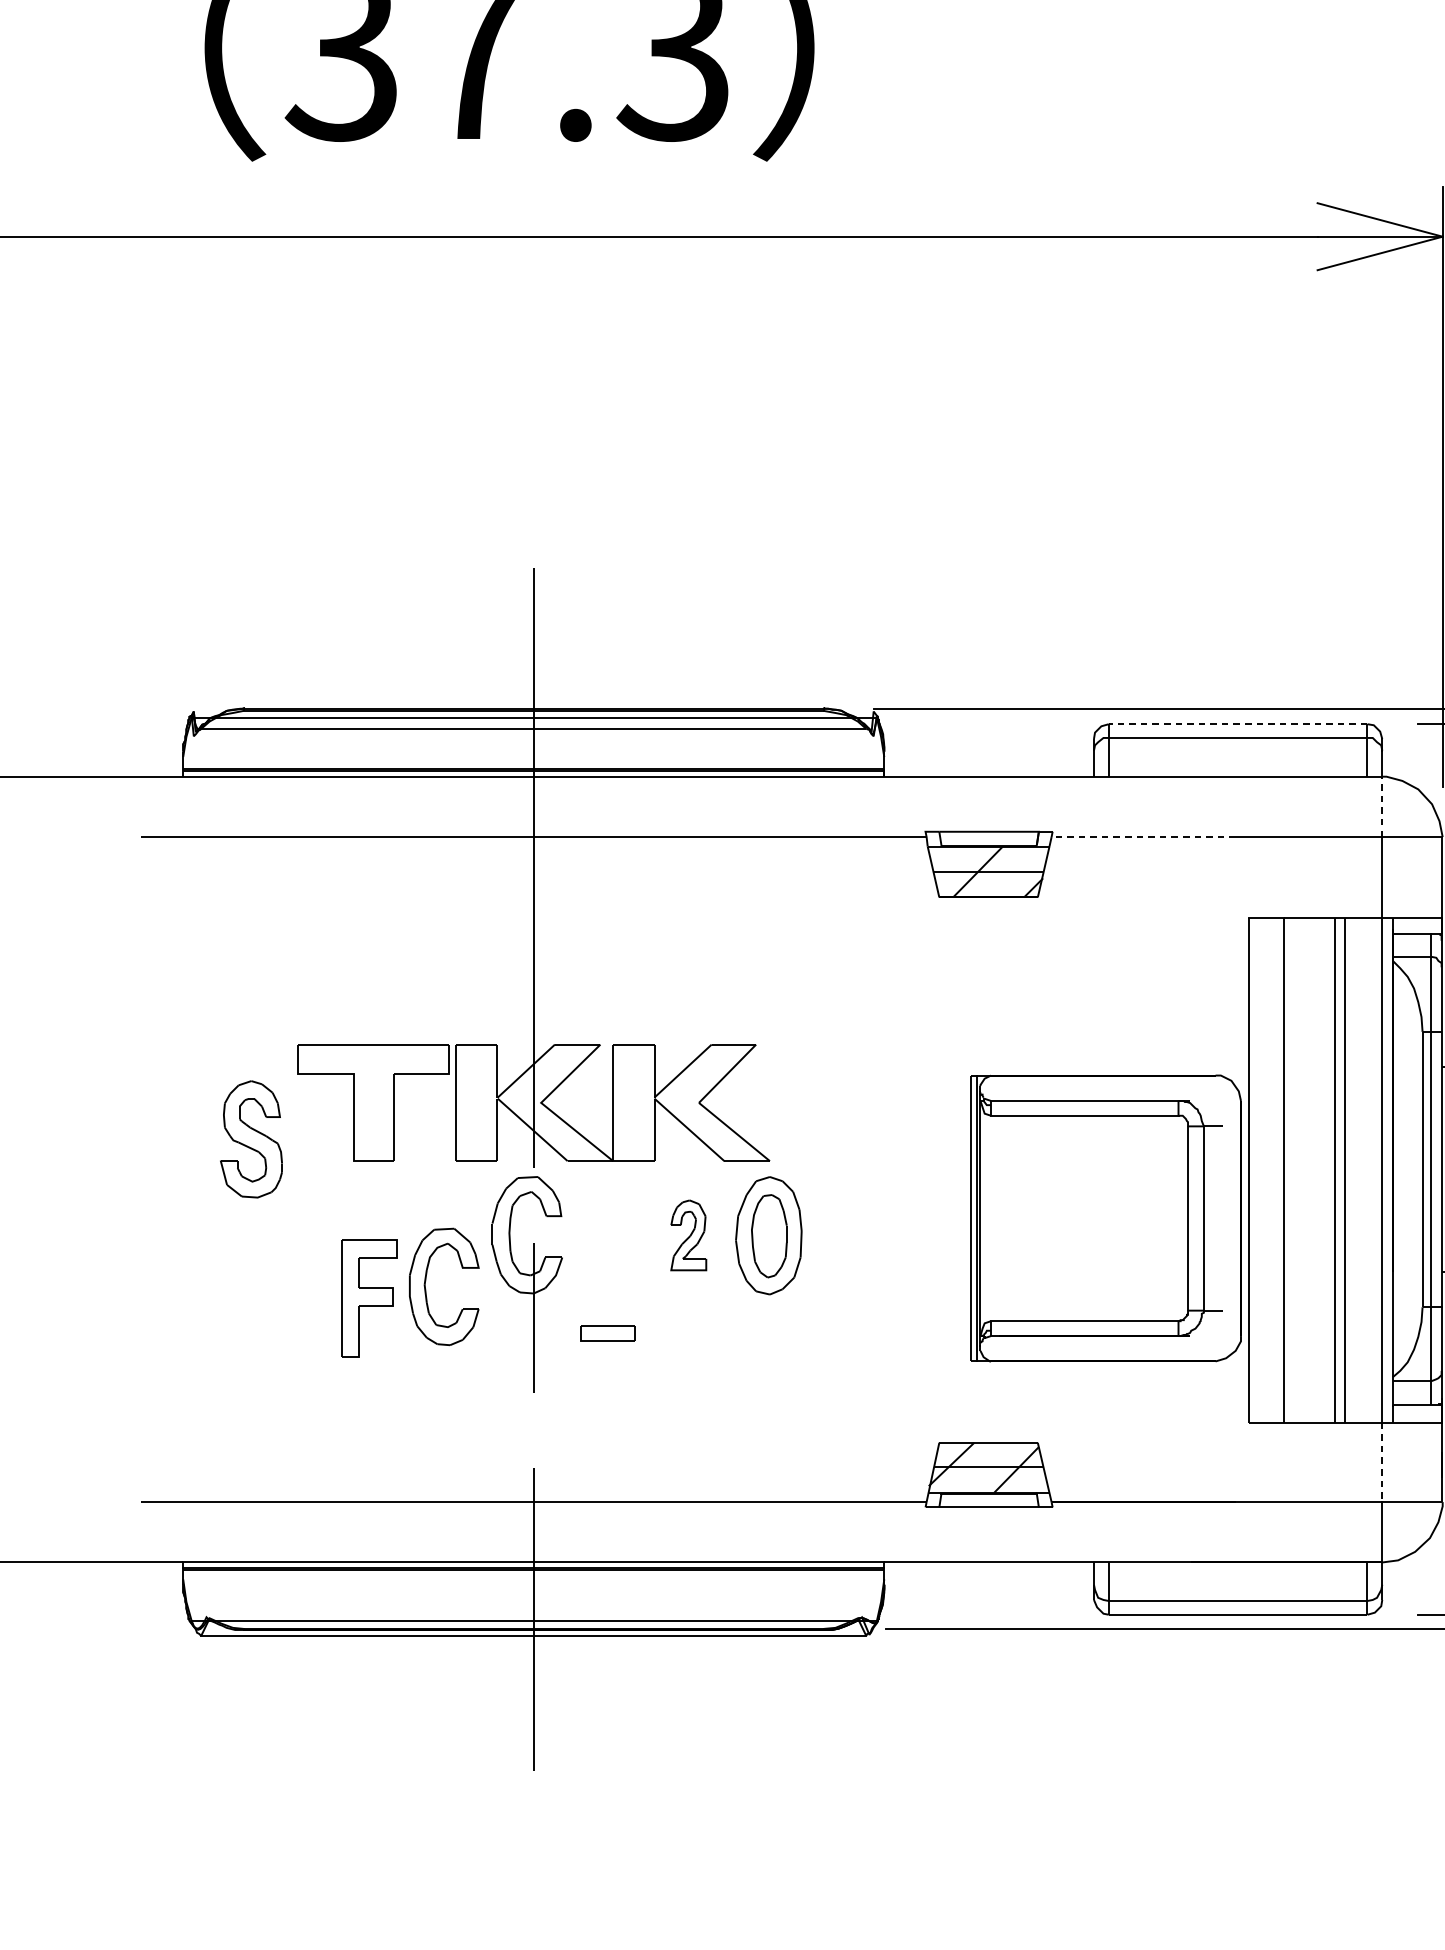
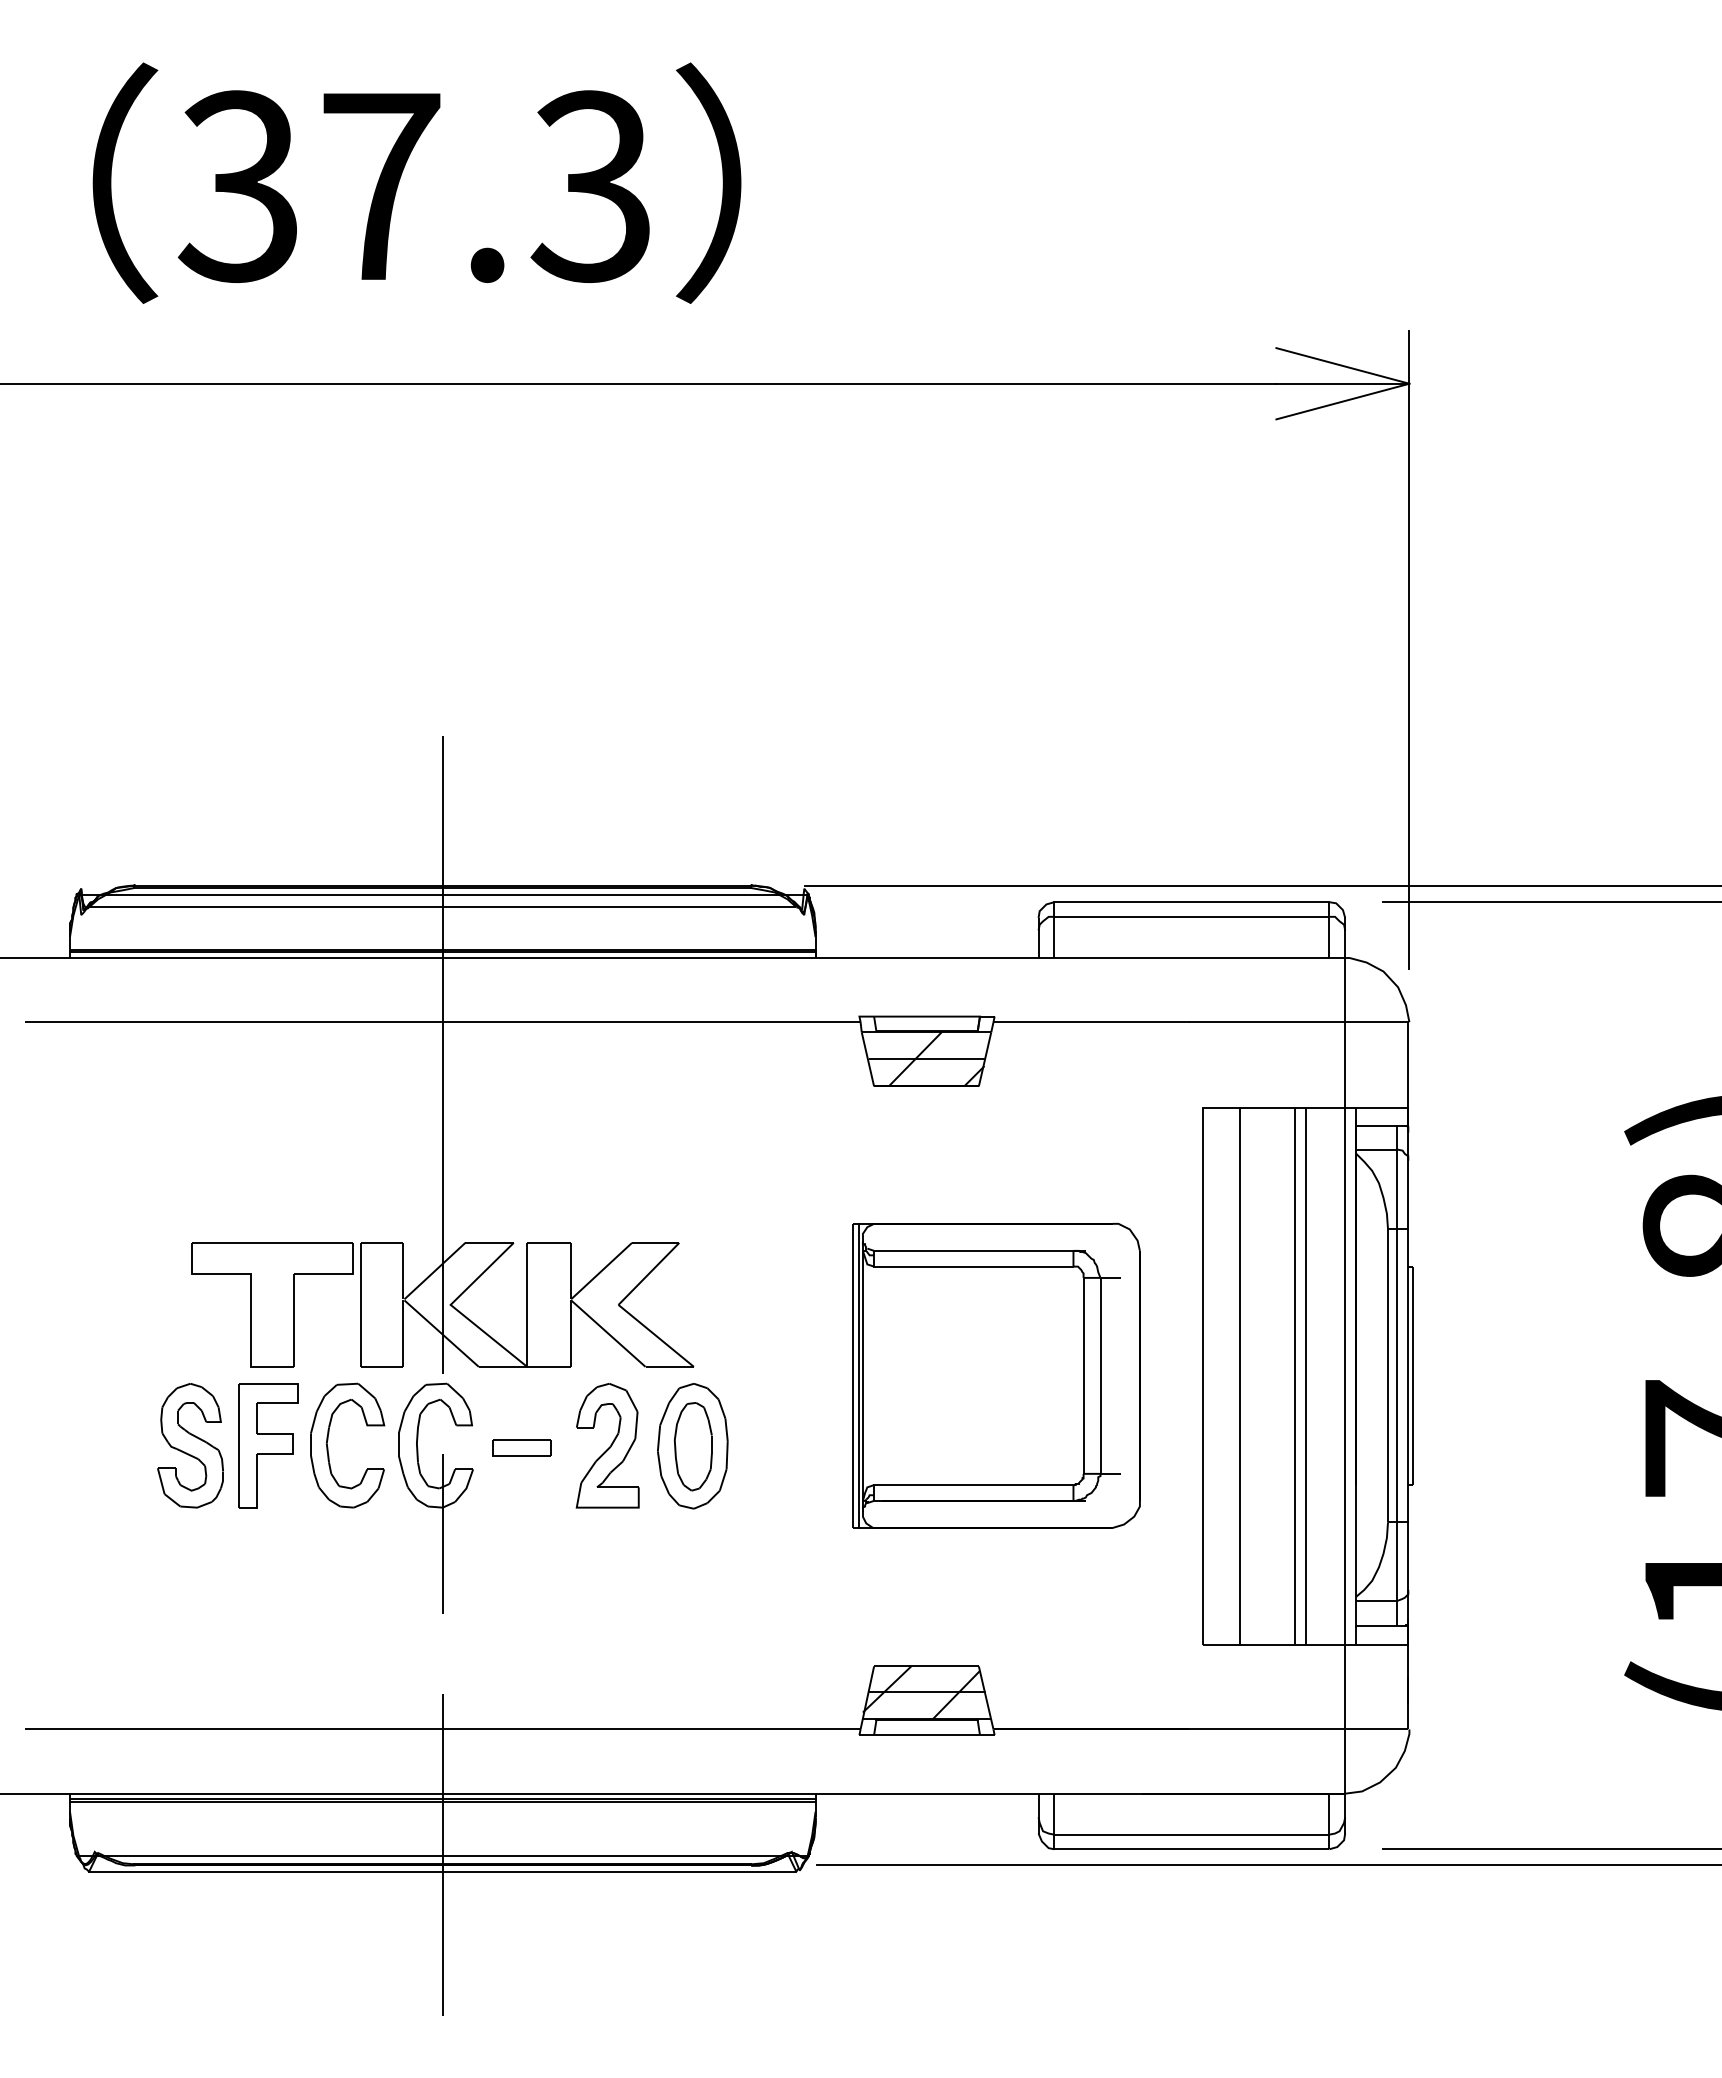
line: (1237, 724) -> (1191, 902), dashed -> solid
line: (1382, 806) -> (1345, 989), dashed -> solid
line: (1143, 837) -> (1091, 1022), dashed -> solid
part: (251, 1139) -> (190, 1445), moved
part: (1106, 1218) -> (996, 1375), moved
part: (688, 1235) -> (607, 1445), size x1.67
part: (426, 1288) -> (328, 1447), moved
part: (369, 1298) -> (268, 1445), moved
part: (607, 1332) -> (521, 1447), moved
line: (1382, 1462) -> (1345, 1687), dashed -> solid

